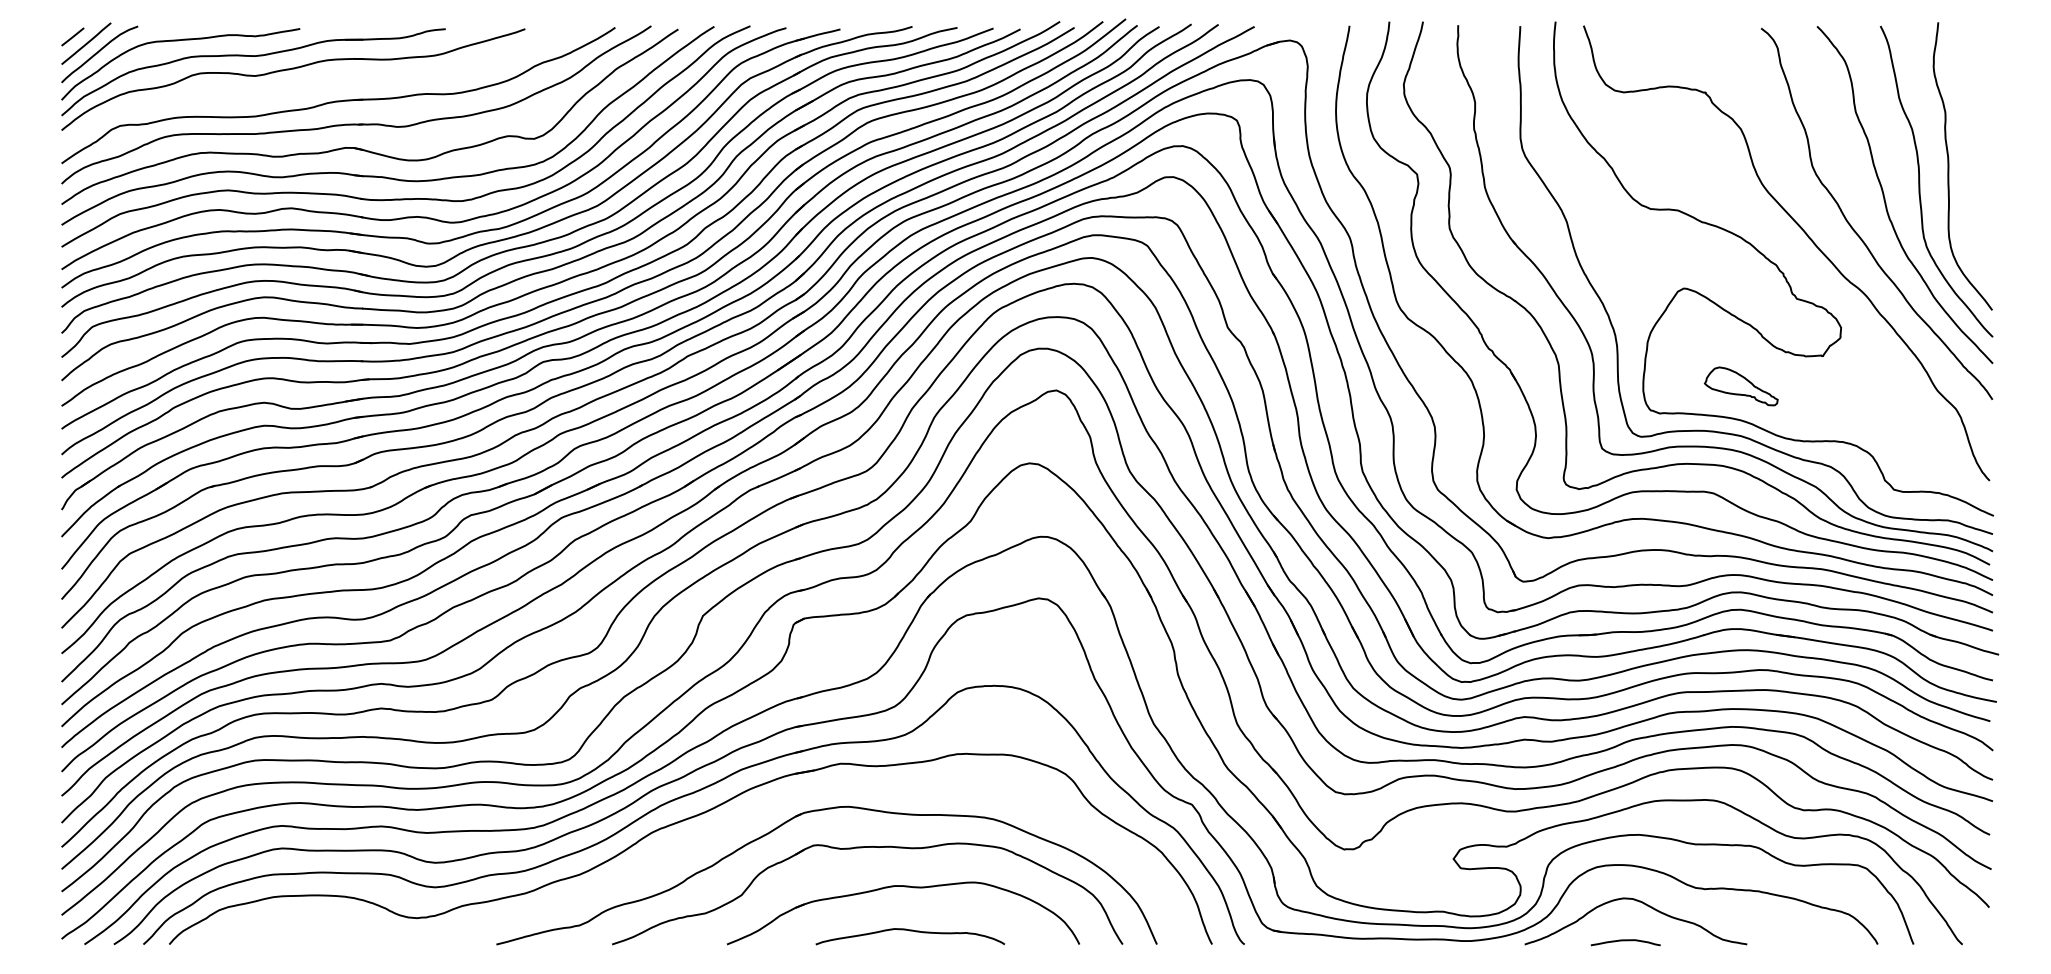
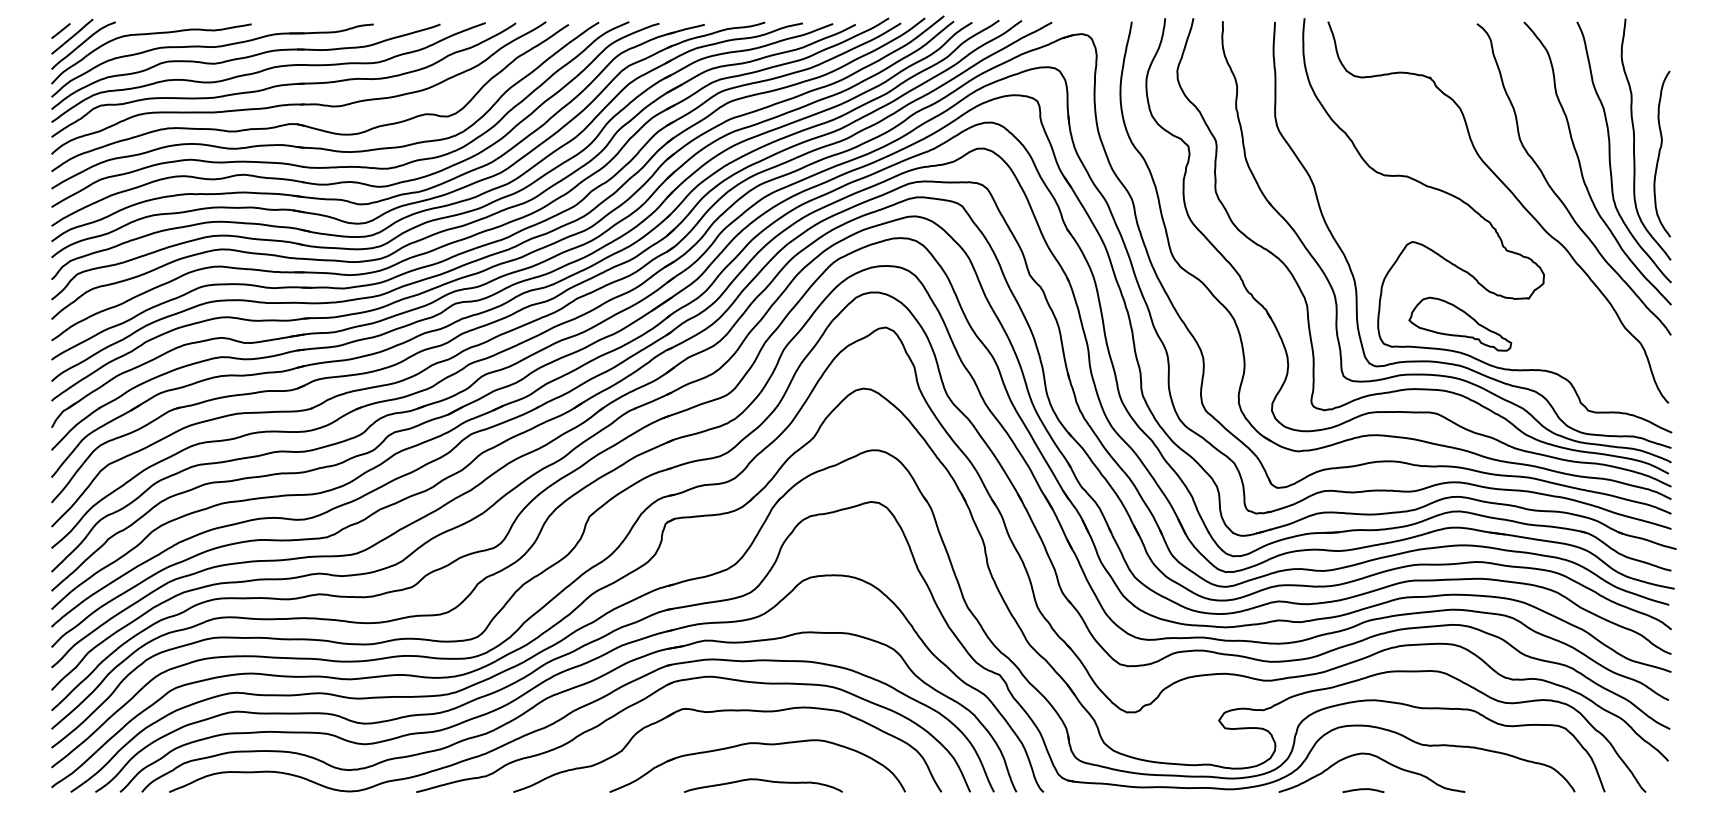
part: (320, 86) -> (268, 72), added
curve: (1979, 182) -> (1660, 153), added
part: (1741, 385) -> (1460, 323), size x1.67
part: (686, 848) -> (575, 711), added
part: (1625, 942) -> (1363, 790), size x0.71

